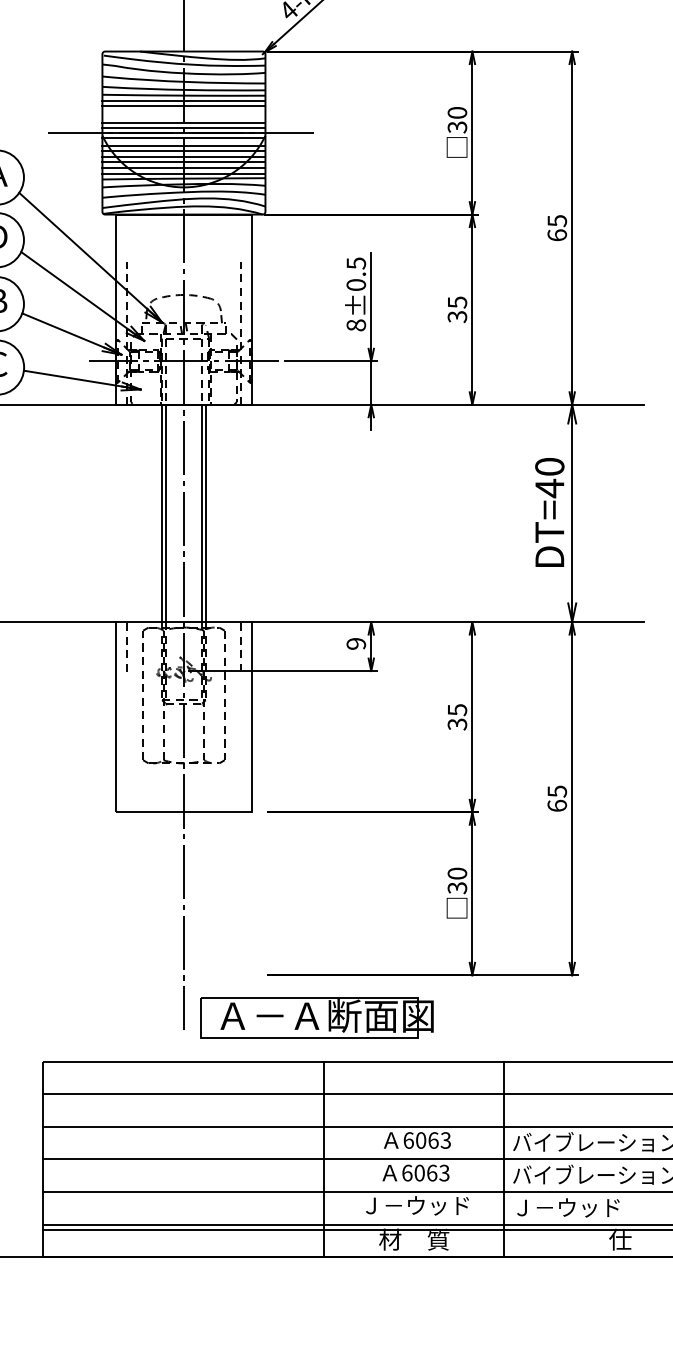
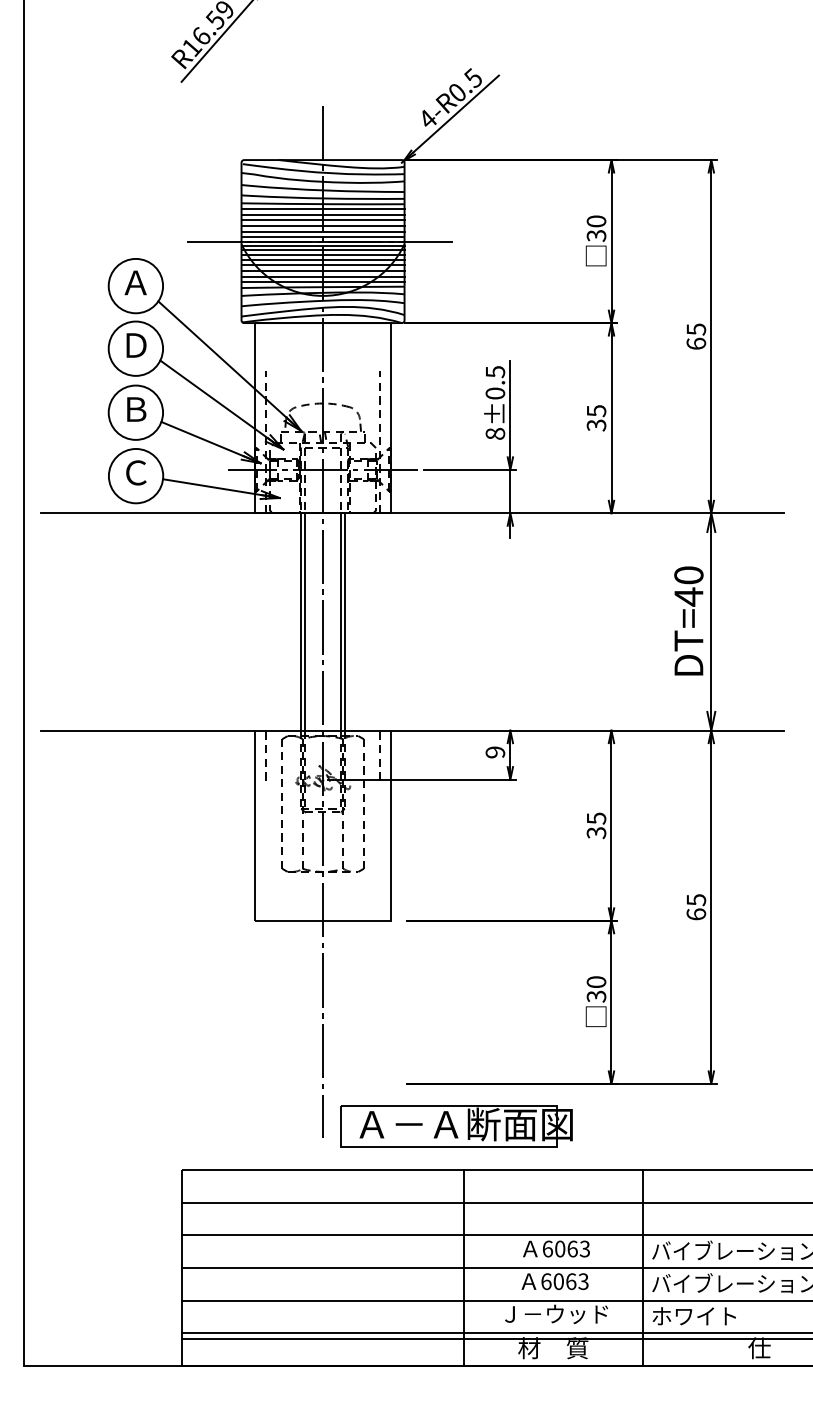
line: (183, 111) -> (322, 220), added
line: (183, 116) -> (322, 225), added
line: (183, 140) -> (322, 249), added
text: (566, 1207) -> (705, 1316), Ｊ－ウッド -> ホワイト

